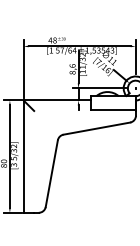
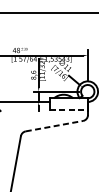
line: (114, 110) -> (69, 110), solid -> dashed
line: (96, 128) -> (54, 126), solid -> dashed

